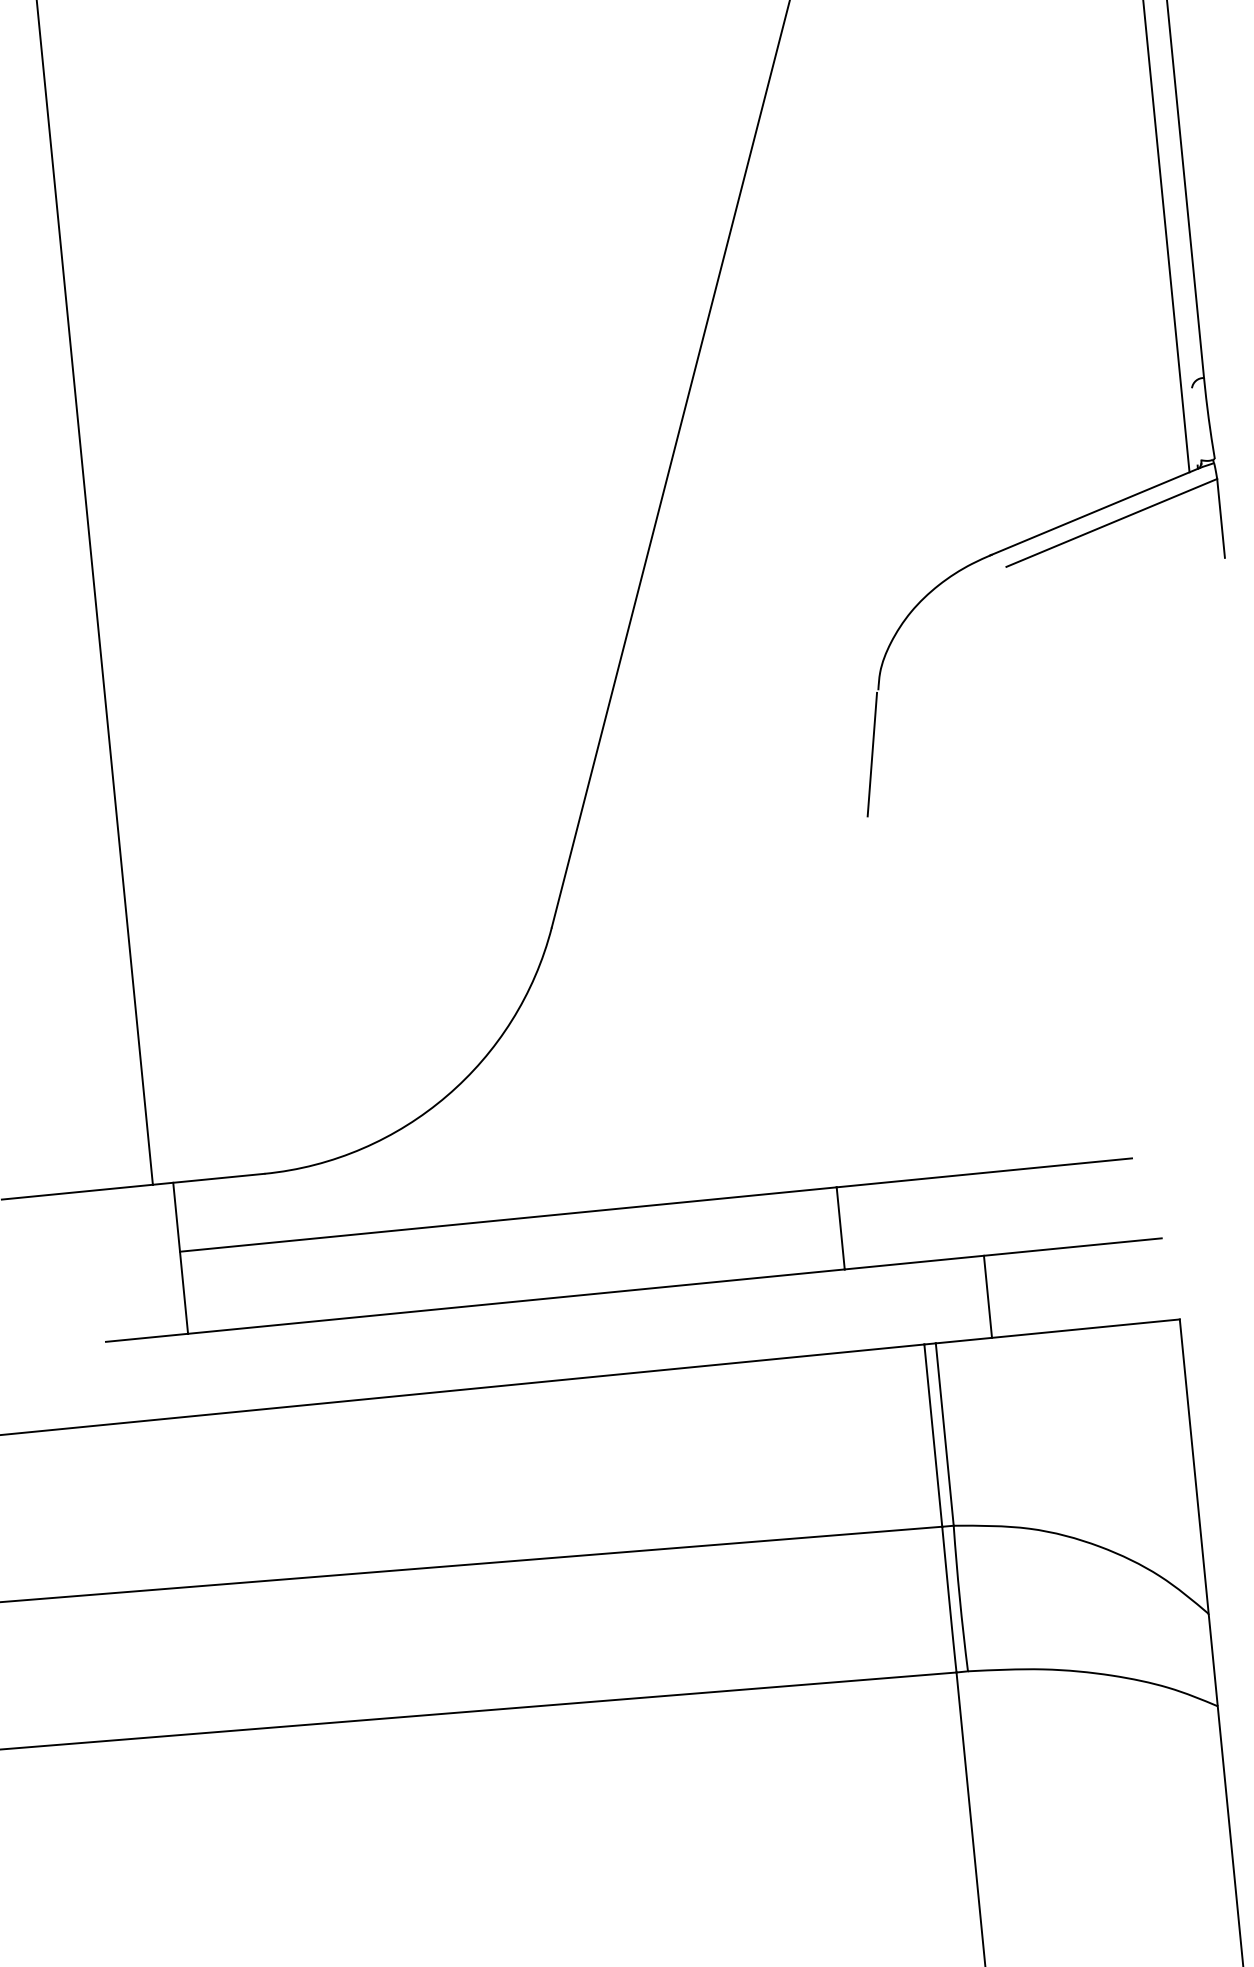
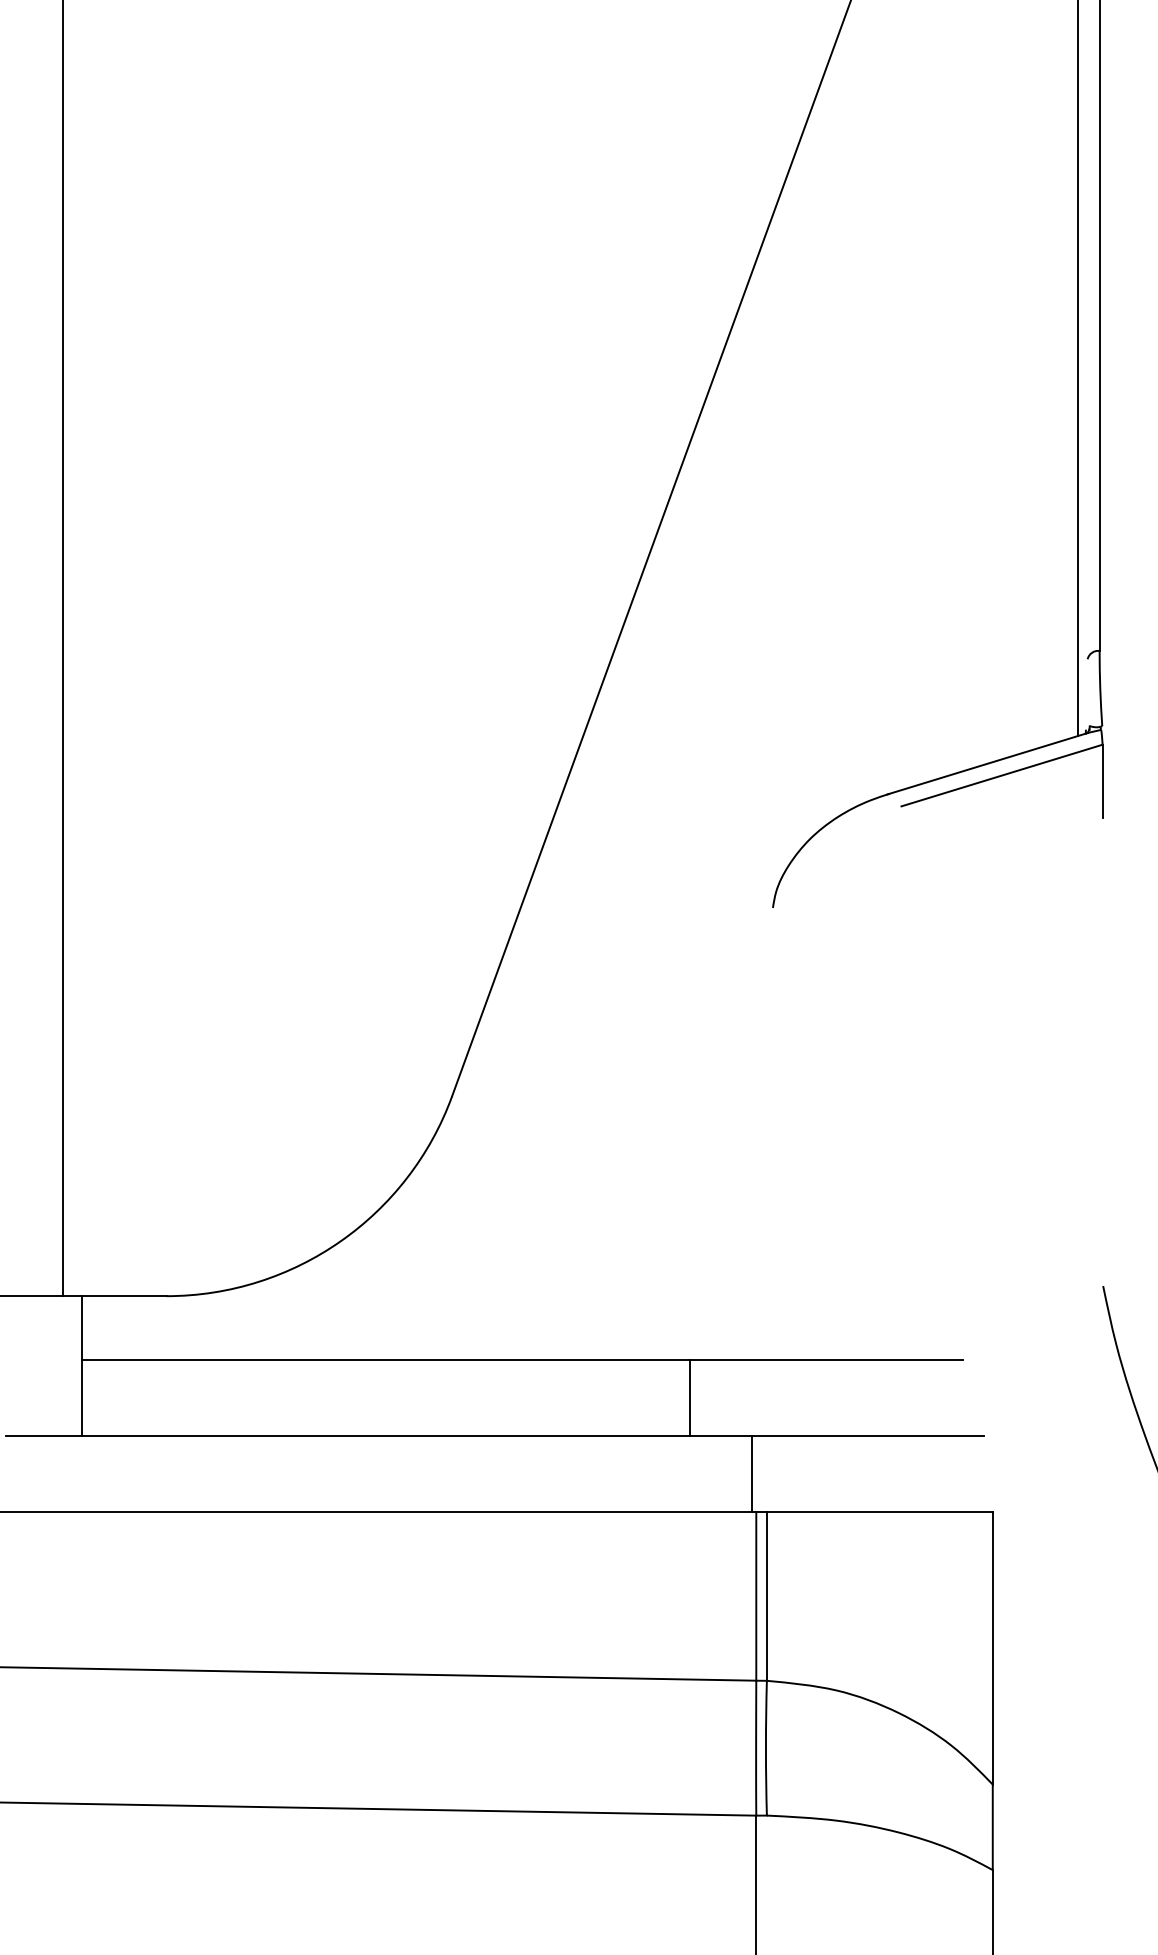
line: (872, 754) -> (761, 966), removed
line: (987, 1296) -> (751, 1473), moved

